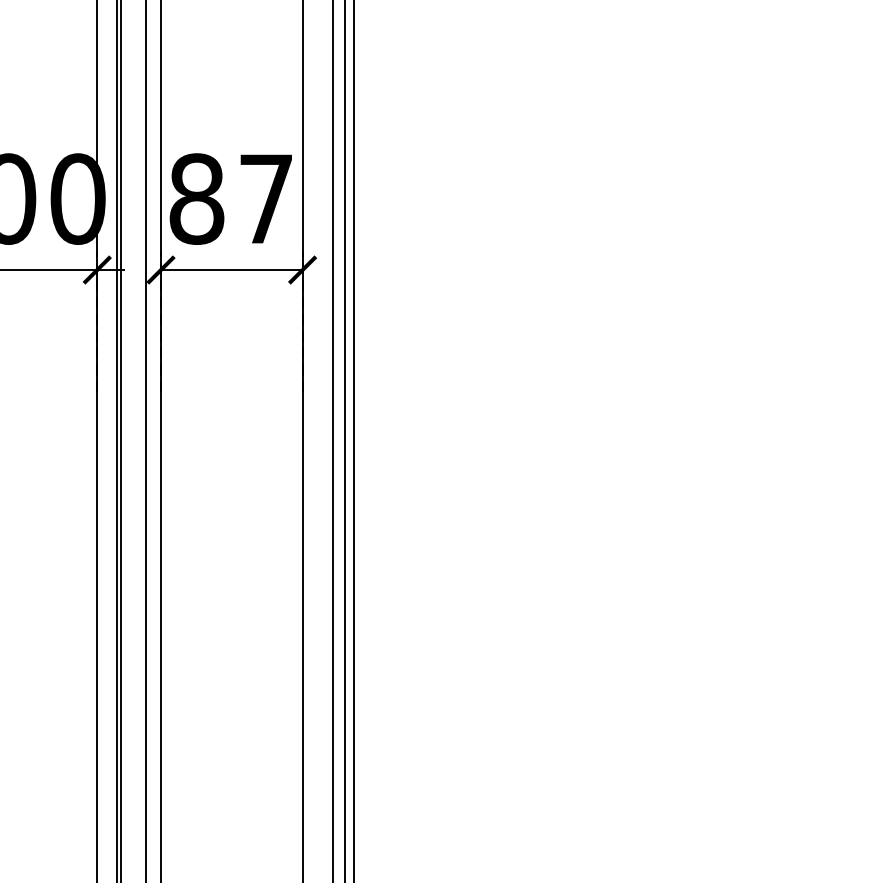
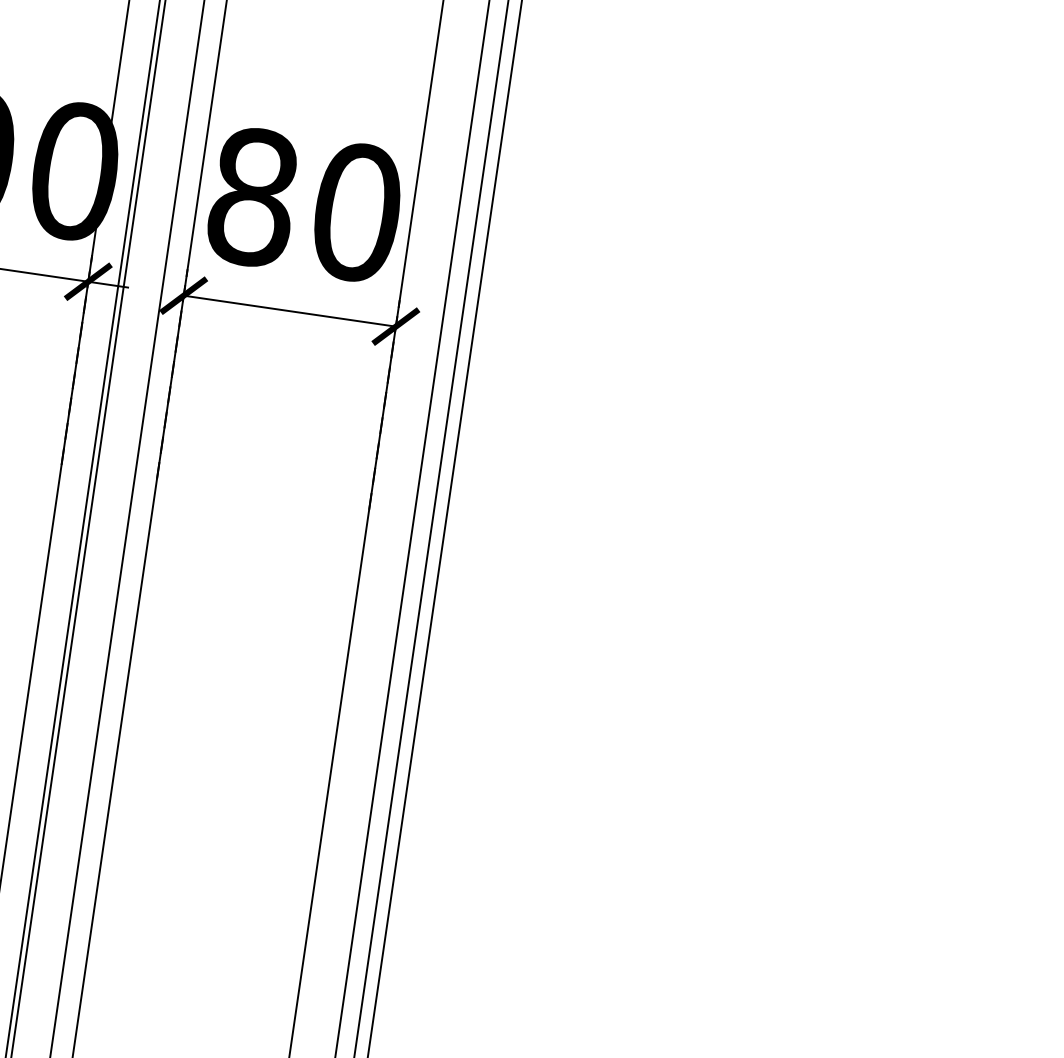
text: (266, 198) -> (357, 211), 87 -> 80

